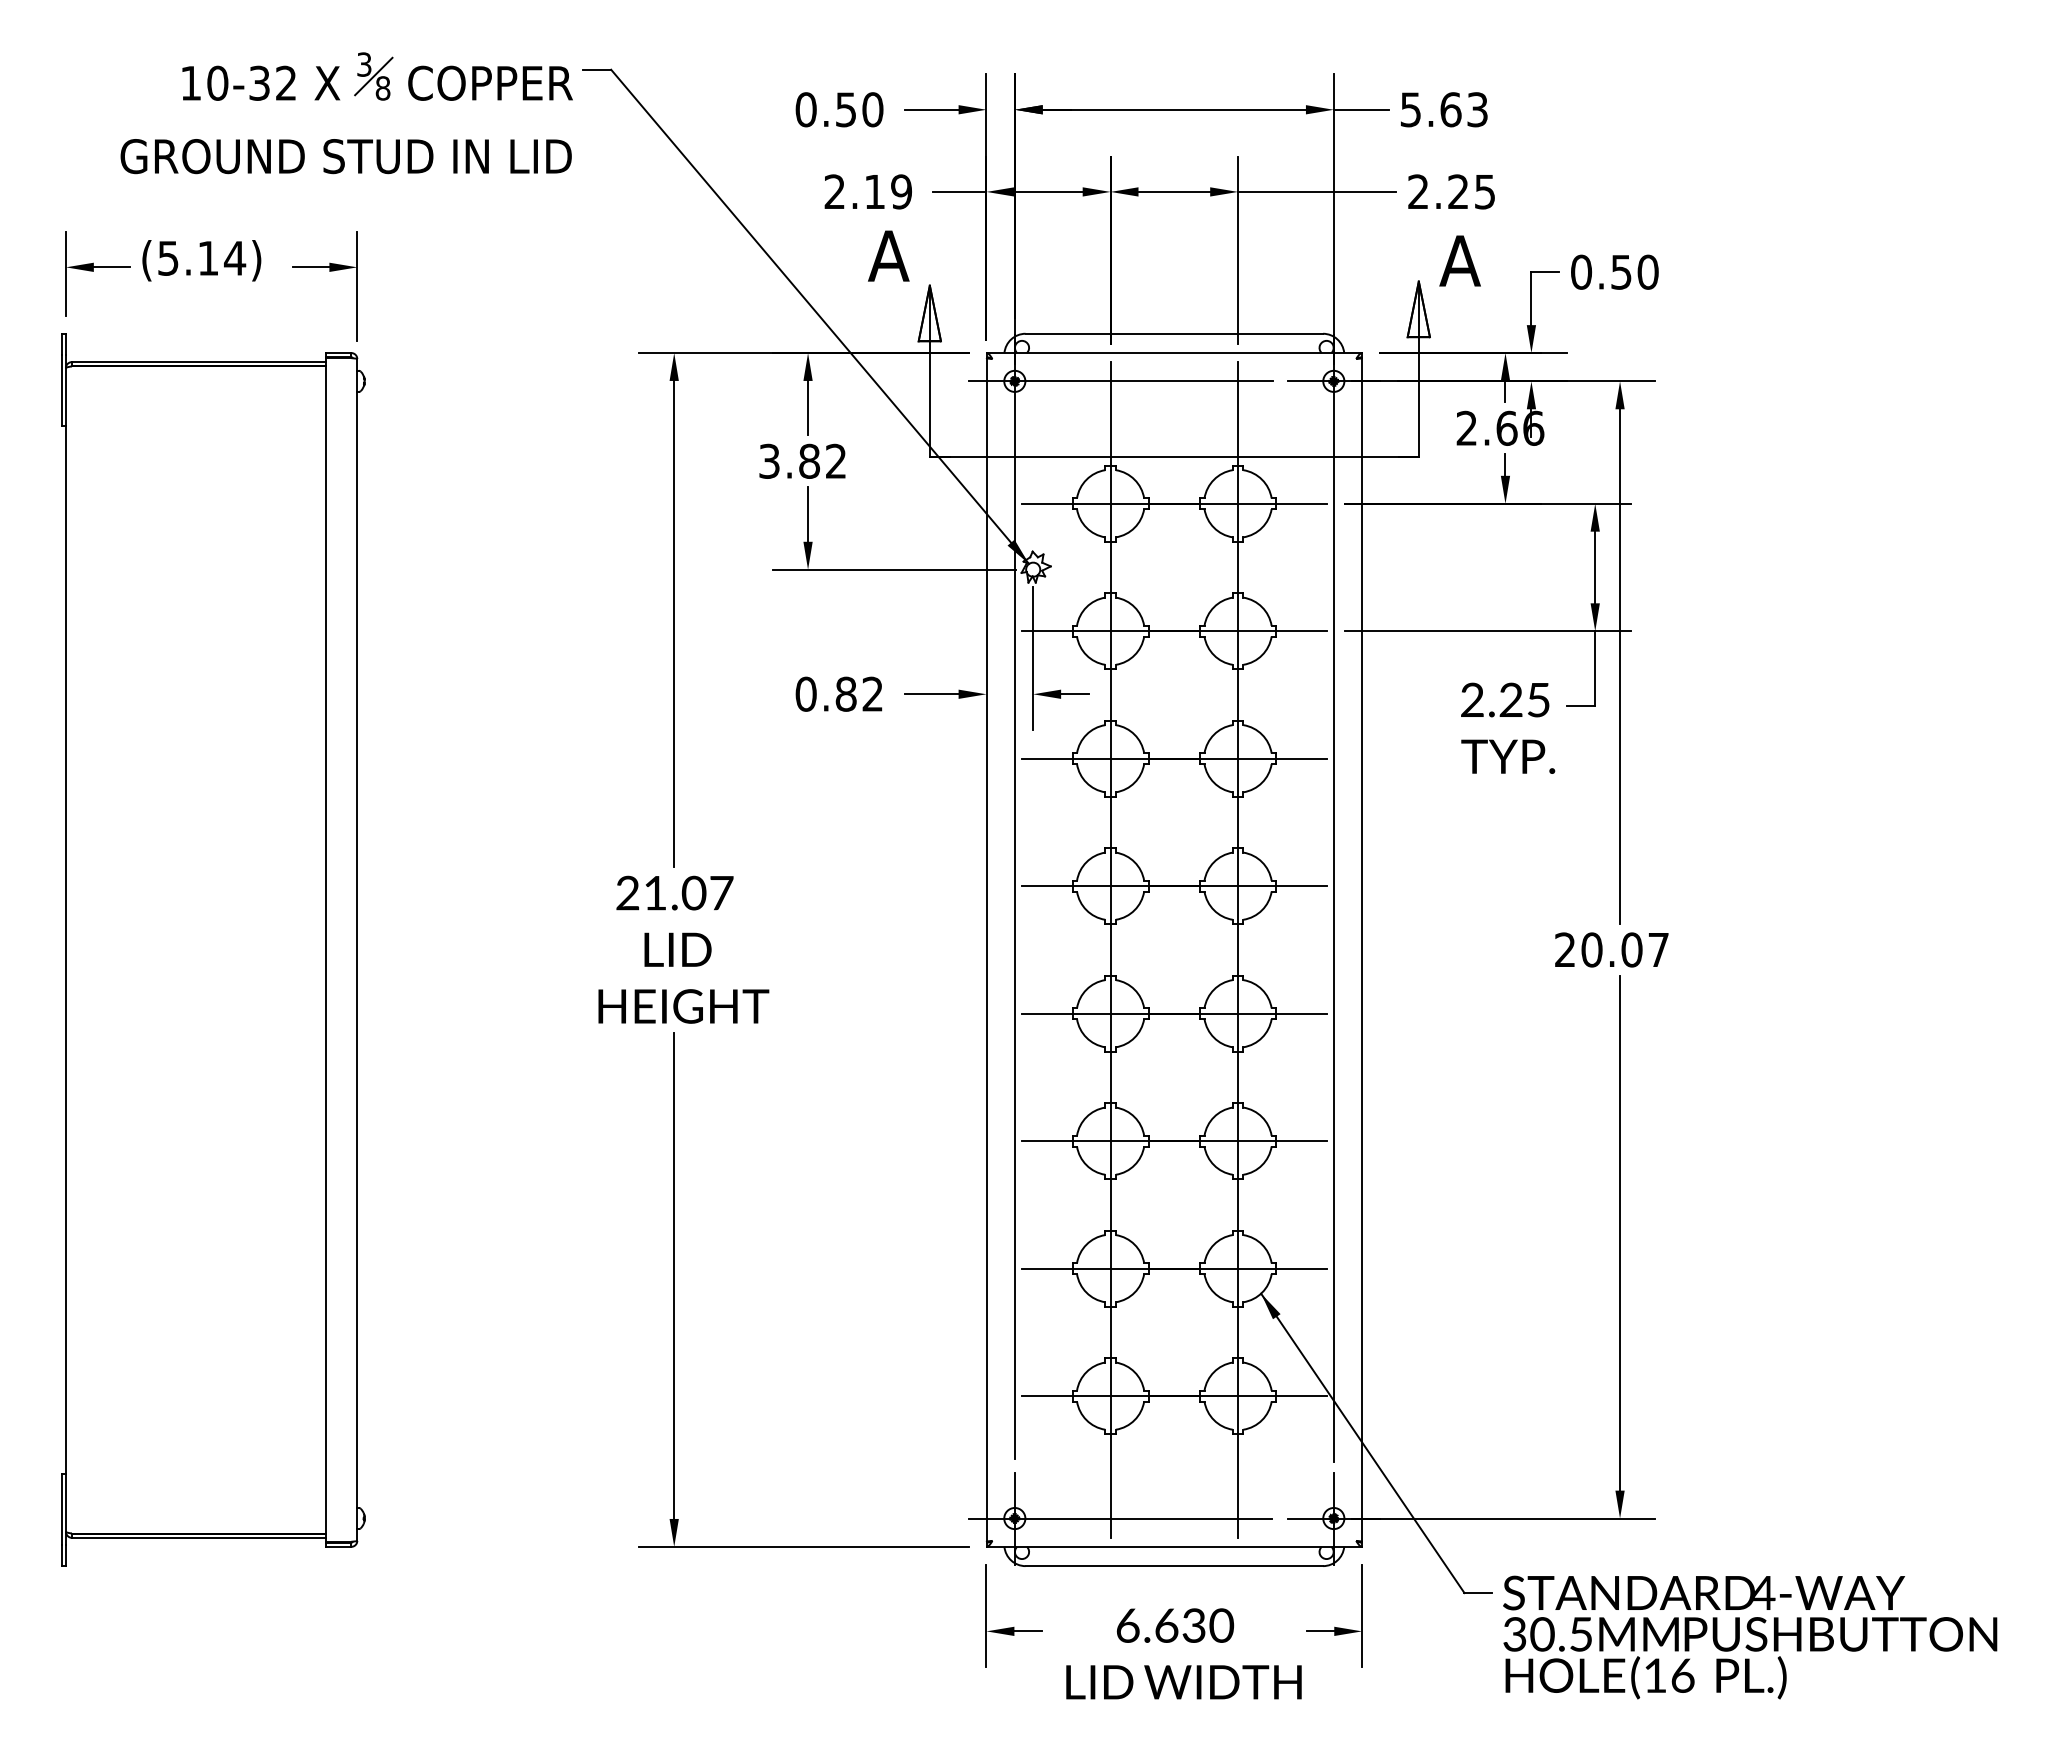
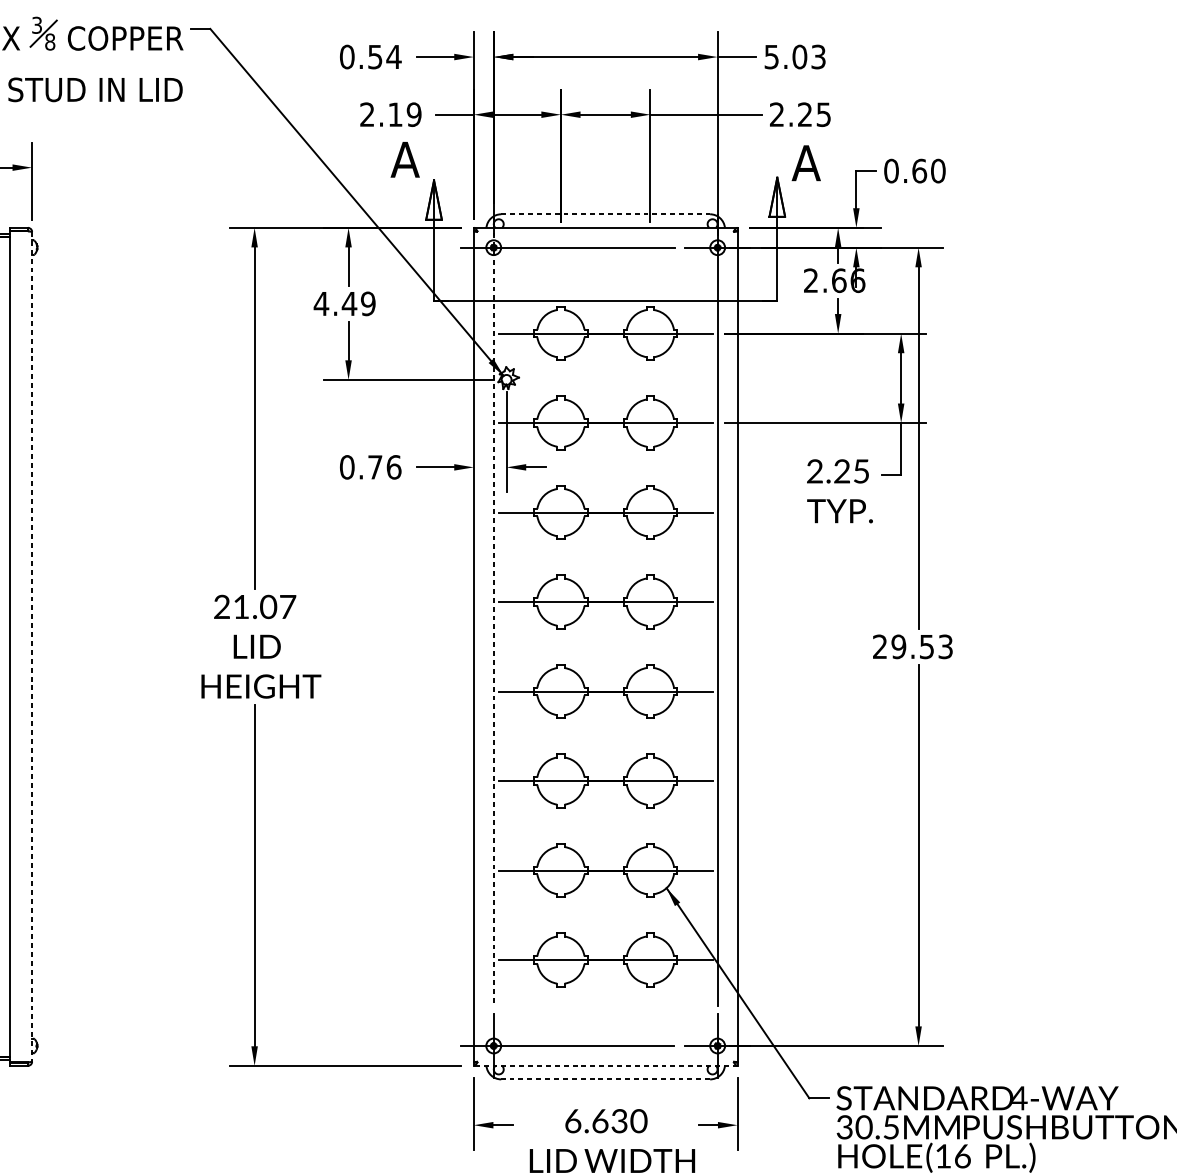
text: (872, 109) -> (393, 56), 0.50 -> 0.54
text: (1450, 109) -> (799, 56), 5.63 -> 5.03
text: (1621, 271) -> (919, 170), 0.50 -> 0.60
line: (1174, 333) -> (605, 214), solid -> dashed
text: (802, 460) -> (344, 303), 3.82 -> 4.49
text: (859, 693) -> (384, 466), 0.82 -> 0.76
line: (1014, 897) -> (493, 610), solid -> dashed
line: (357, 949) -> (32, 646), solid -> dashed
line: (1110, 949) -> (560, 646), removed
line: (1238, 949) -> (650, 646), removed
text: (1624, 949) -> (921, 646), 20.07 -> 29.53
line: (1174, 1546) -> (605, 1065), solid -> dashed
line: (1174, 1566) -> (605, 1079), solid -> dashed

